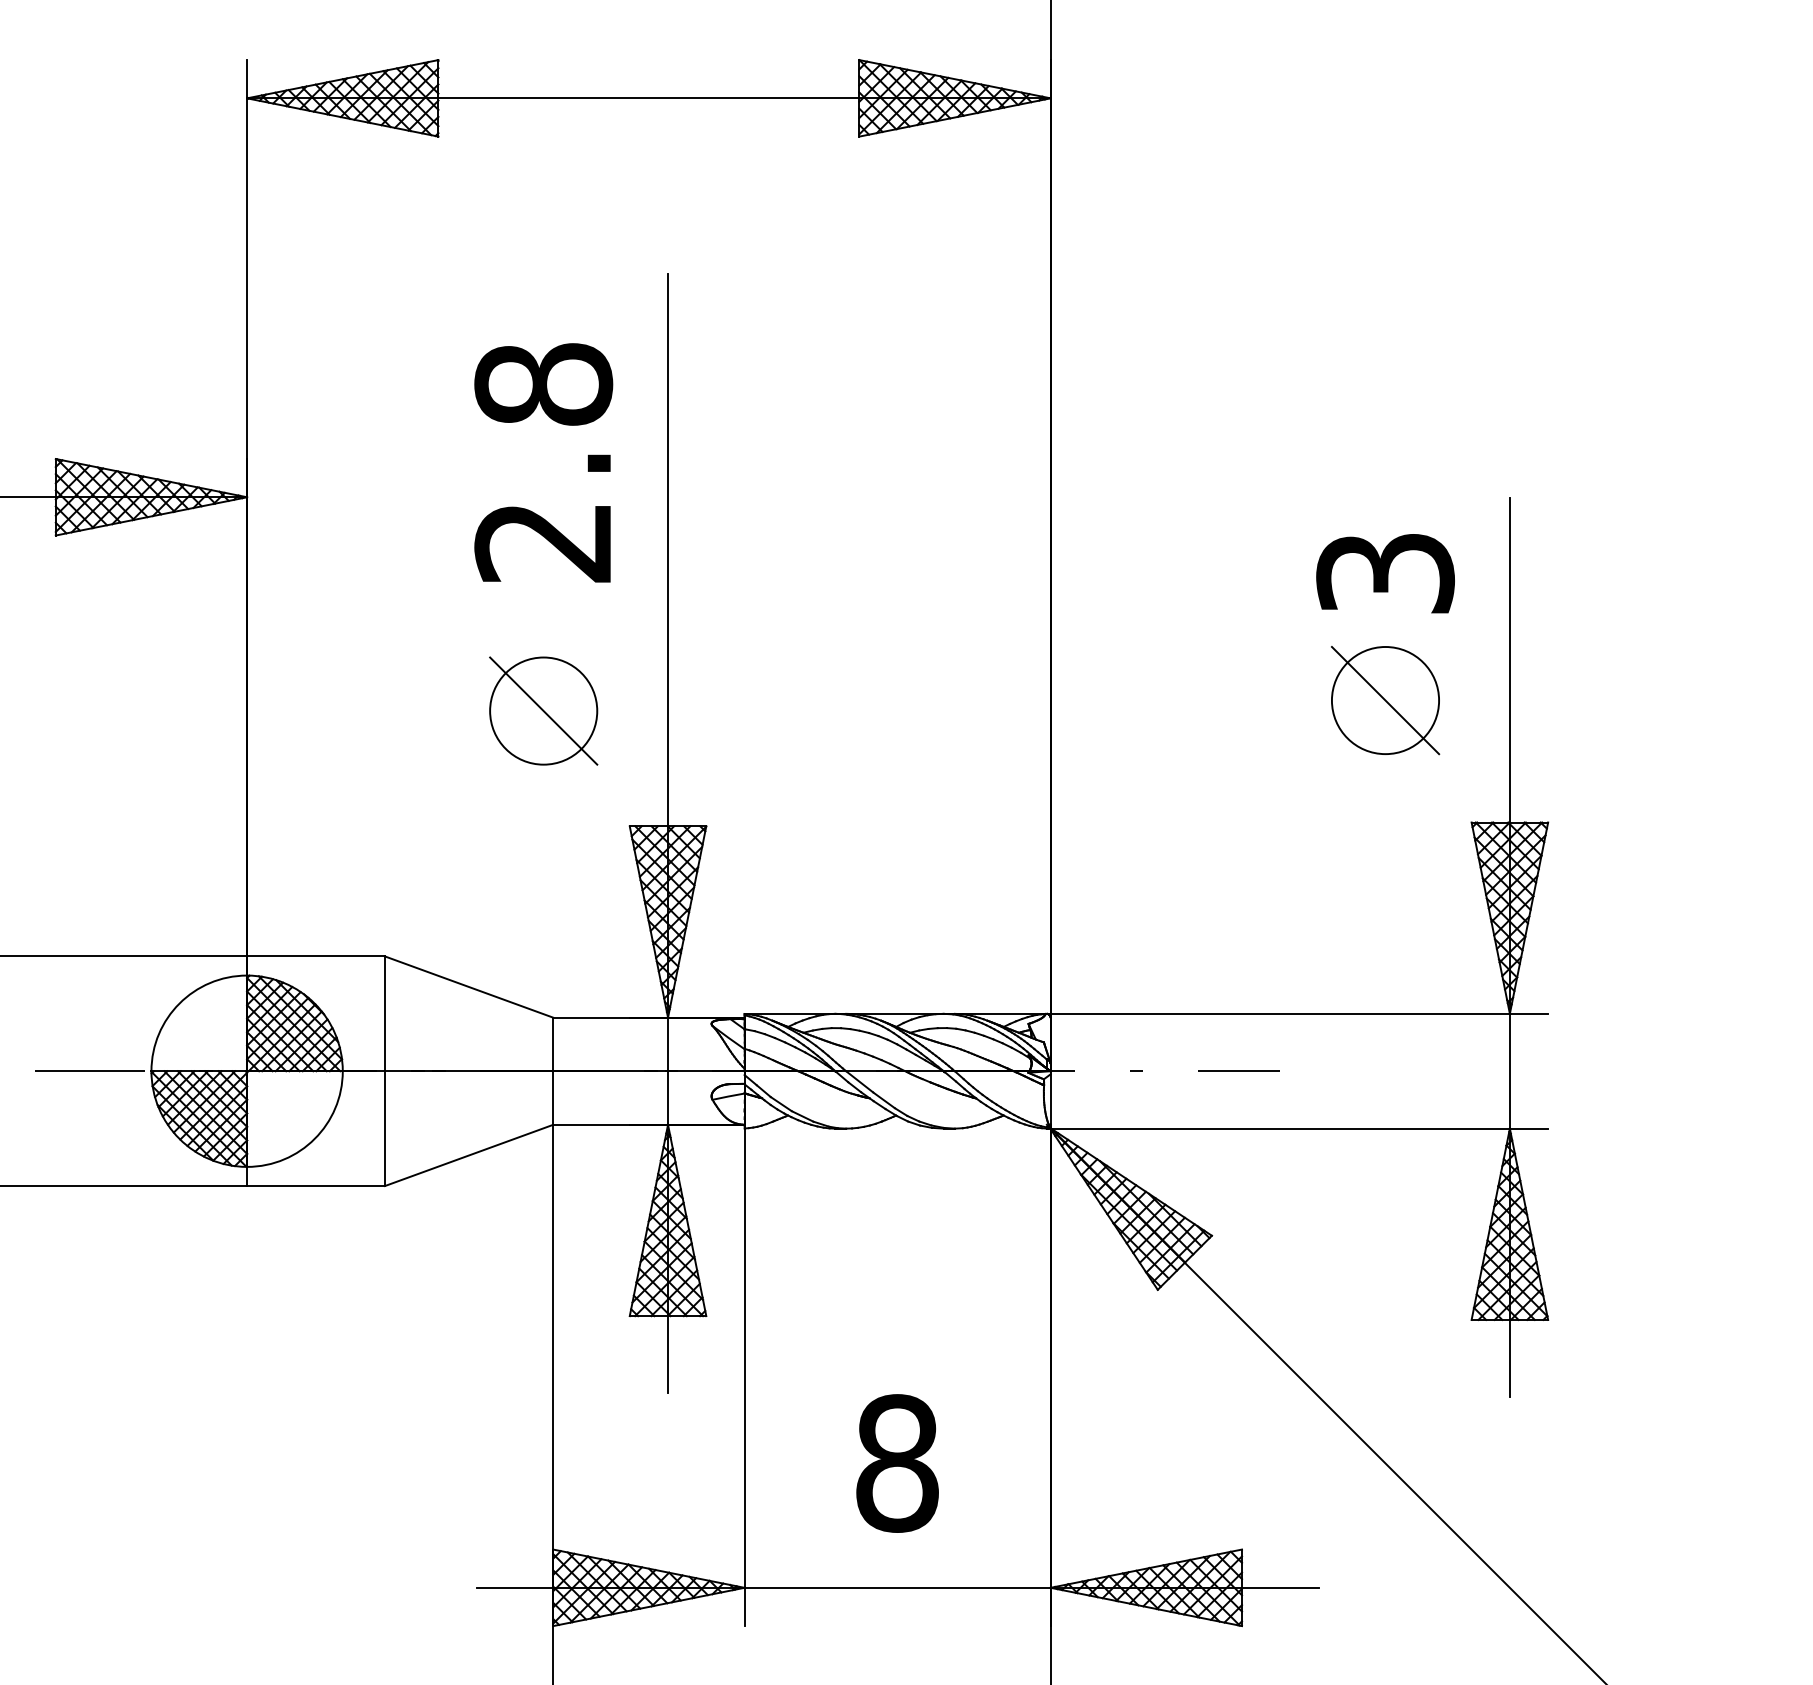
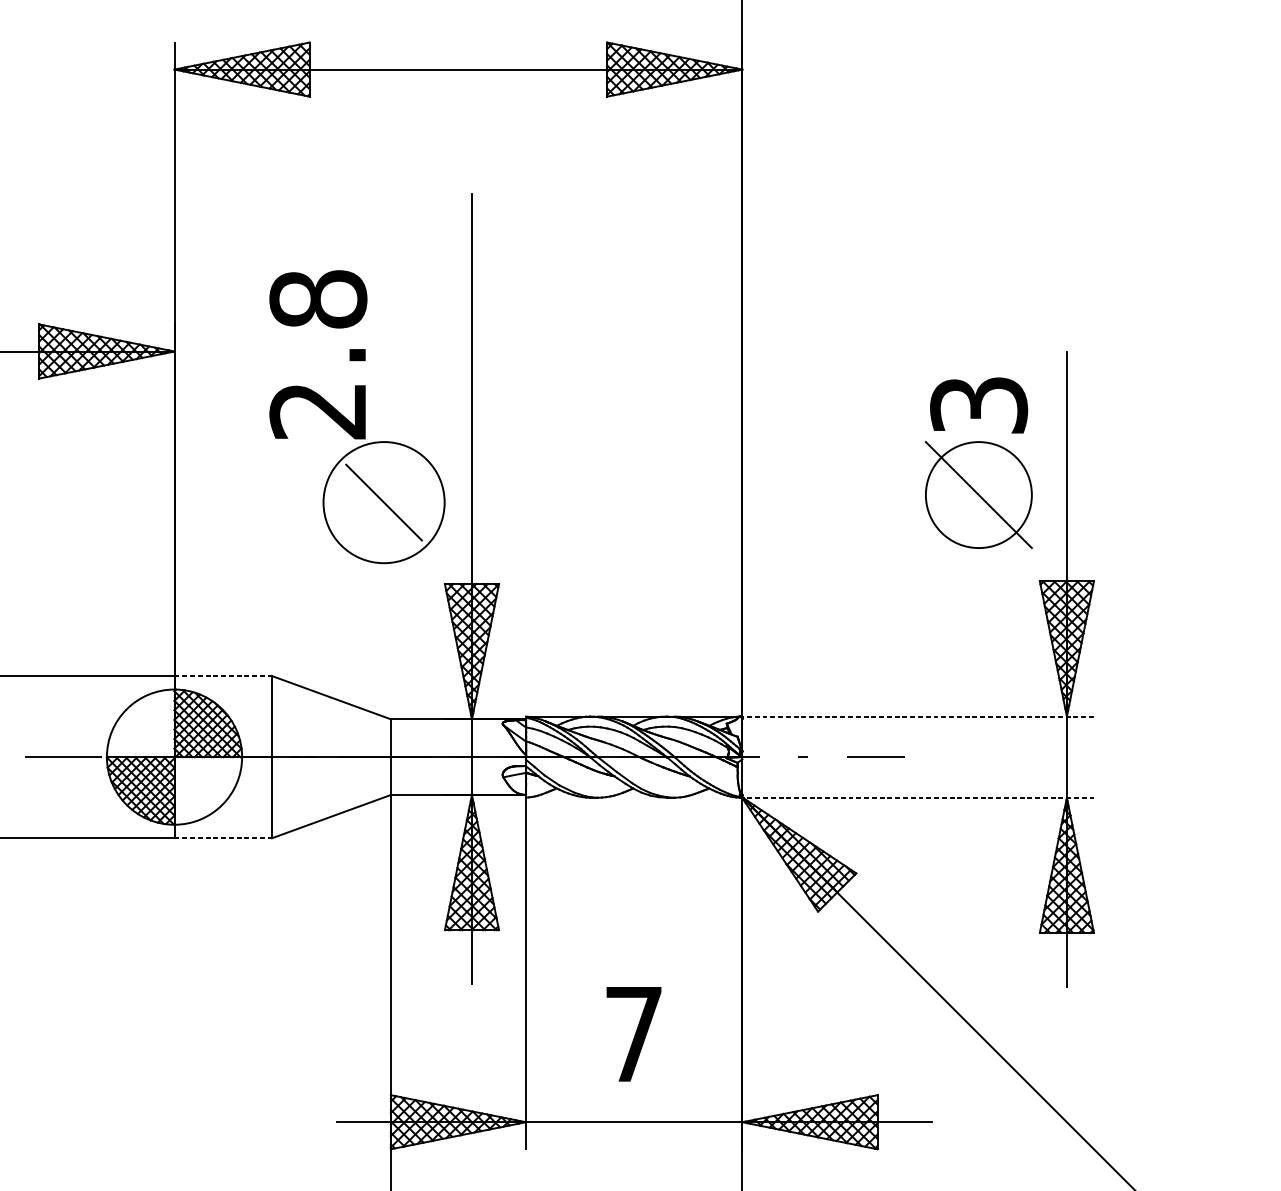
text: (543, 462) -> (318, 354), moved
part: (1385, 700) -> (979, 495), size x1.4
circle: (543, 710) -> (383, 502), size x1.6
line: (316, 956) -> (223, 676), solid -> dashed
line: (1297, 1013) -> (916, 716), solid -> dashed
line: (1297, 1128) -> (916, 797), solid -> dashed
line: (316, 1186) -> (223, 838), solid -> dashed
text: (897, 1463) -> (634, 1034), 8 -> 7

